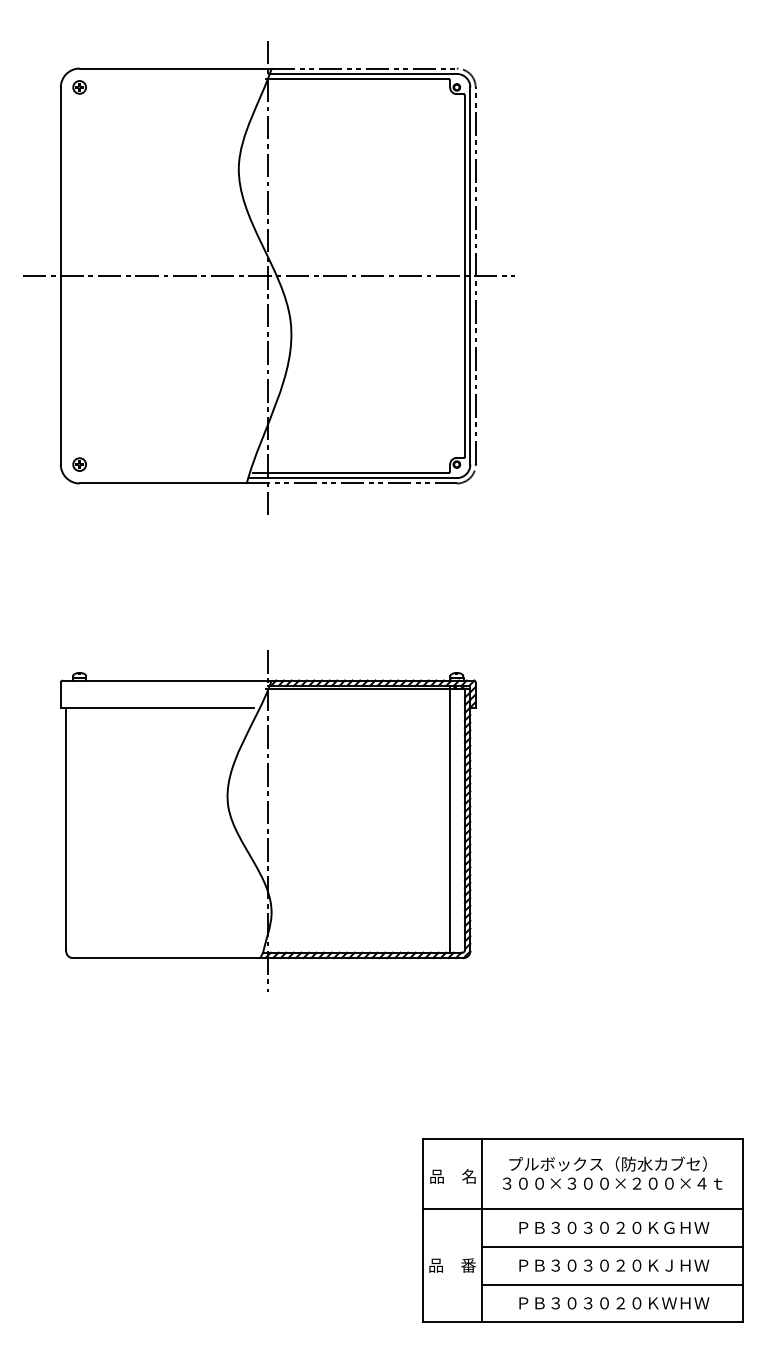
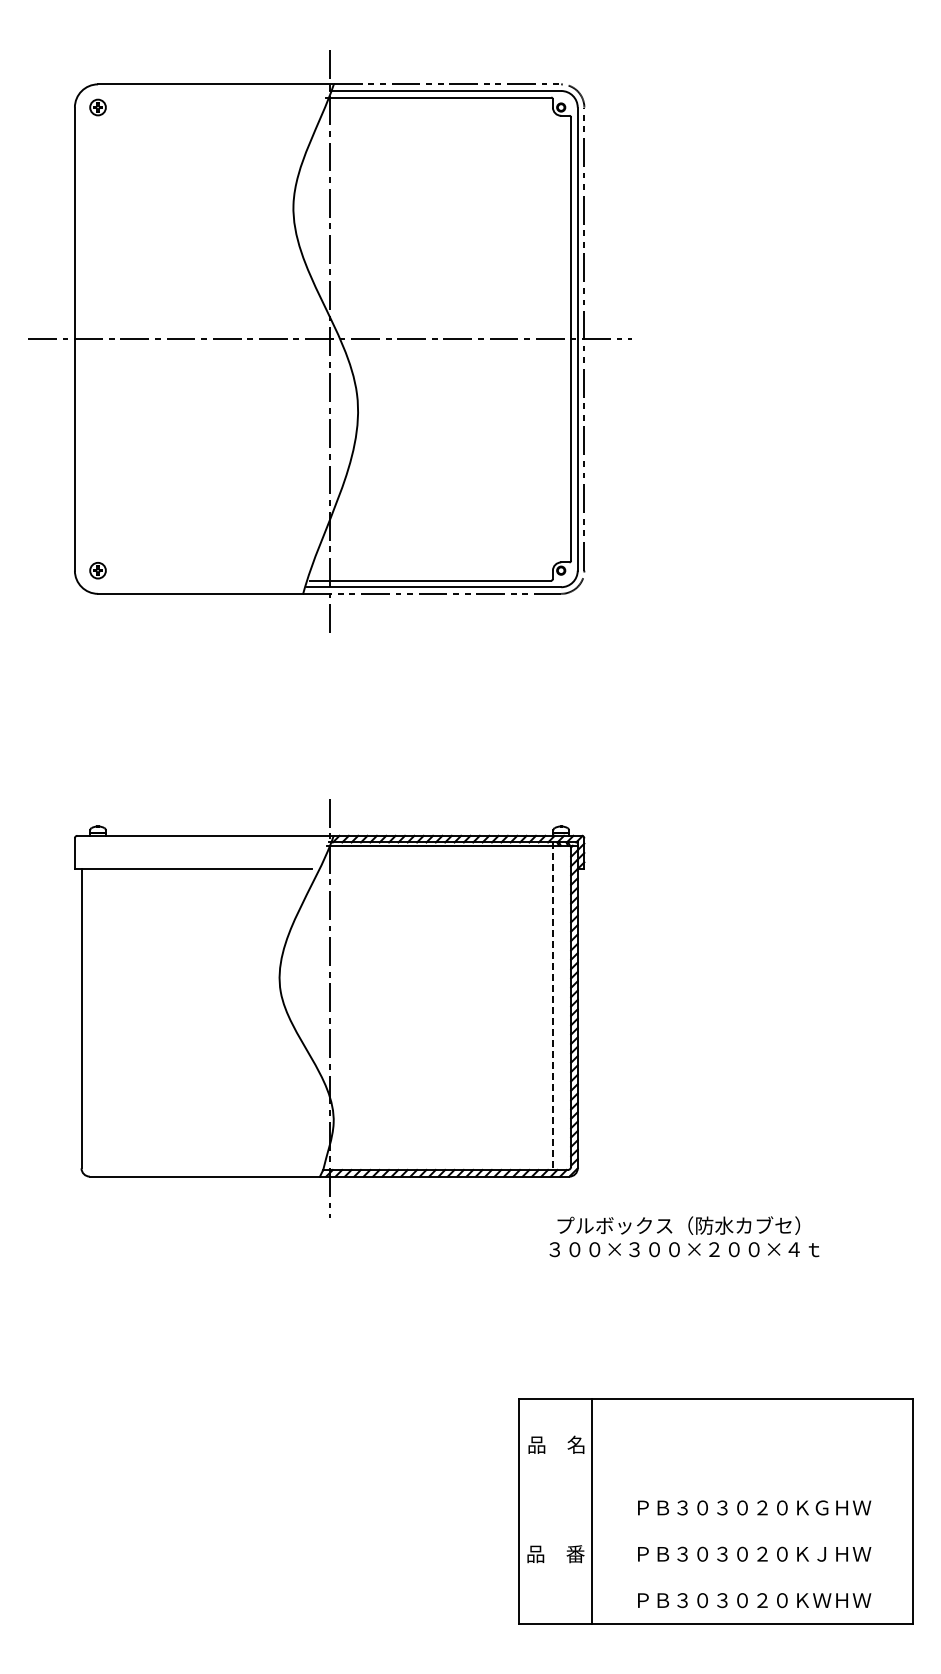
line: (449, 819) -> (552, 1006), solid -> dashed
text: (612, 1172) -> (684, 1236), moved
line: (582, 1208) -> (715, 1484), removed
line: (612, 1247) -> (752, 1531), removed
line: (612, 1284) -> (752, 1577), removed

